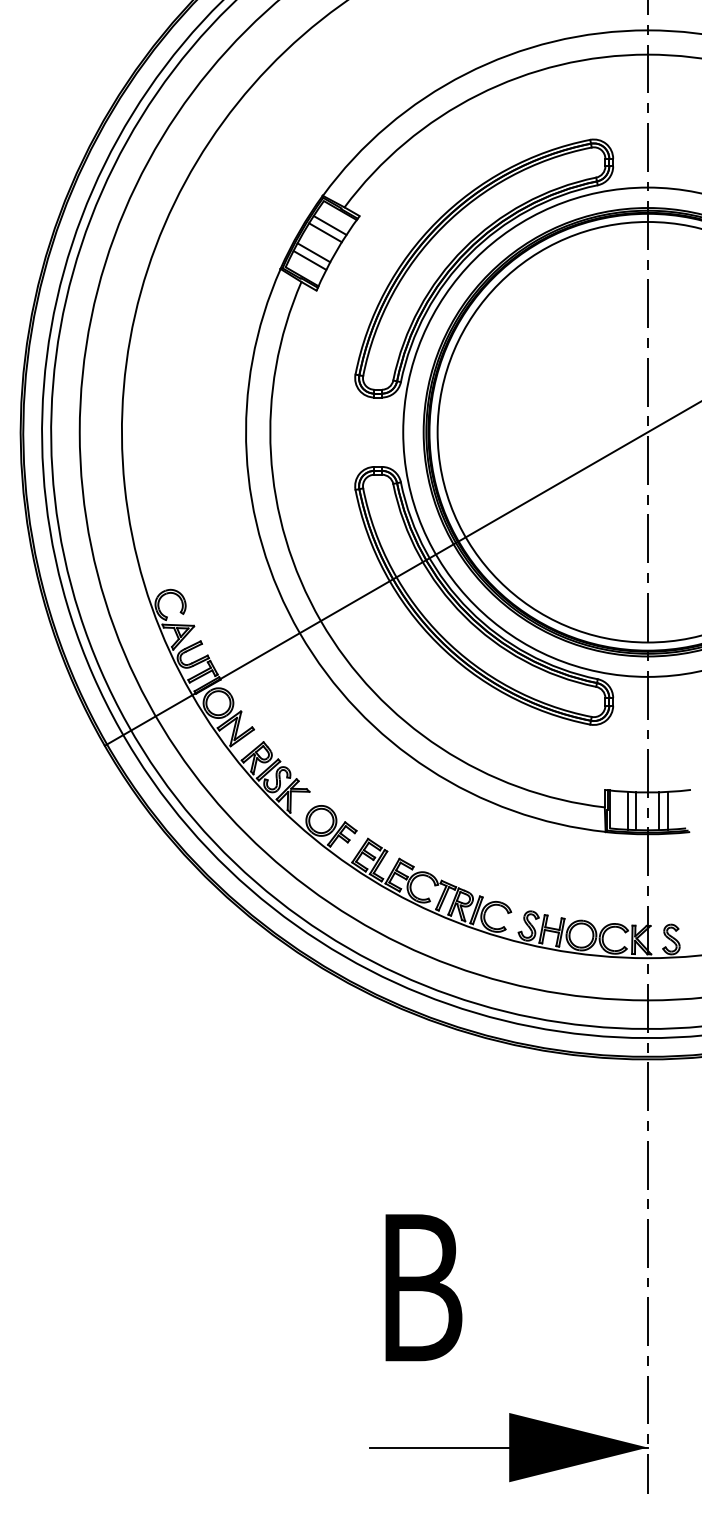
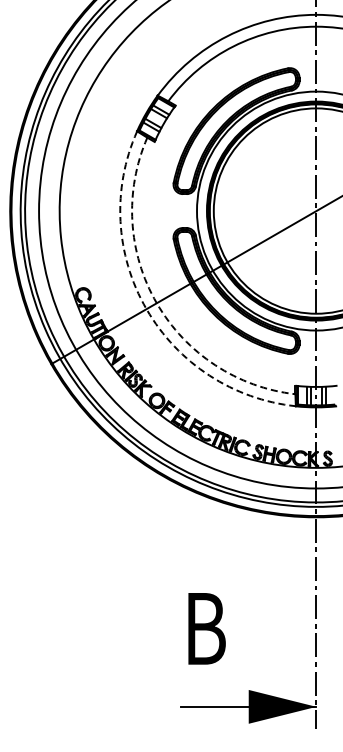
arc: (320, 621) -> (156, 303), solid -> dashed
arc: (299, 633) -> (146, 309), solid -> dashed

